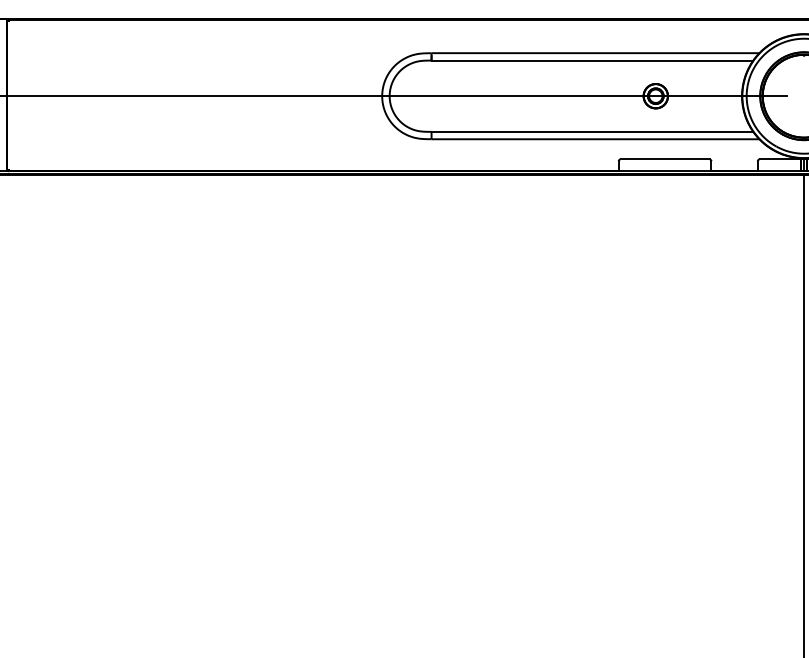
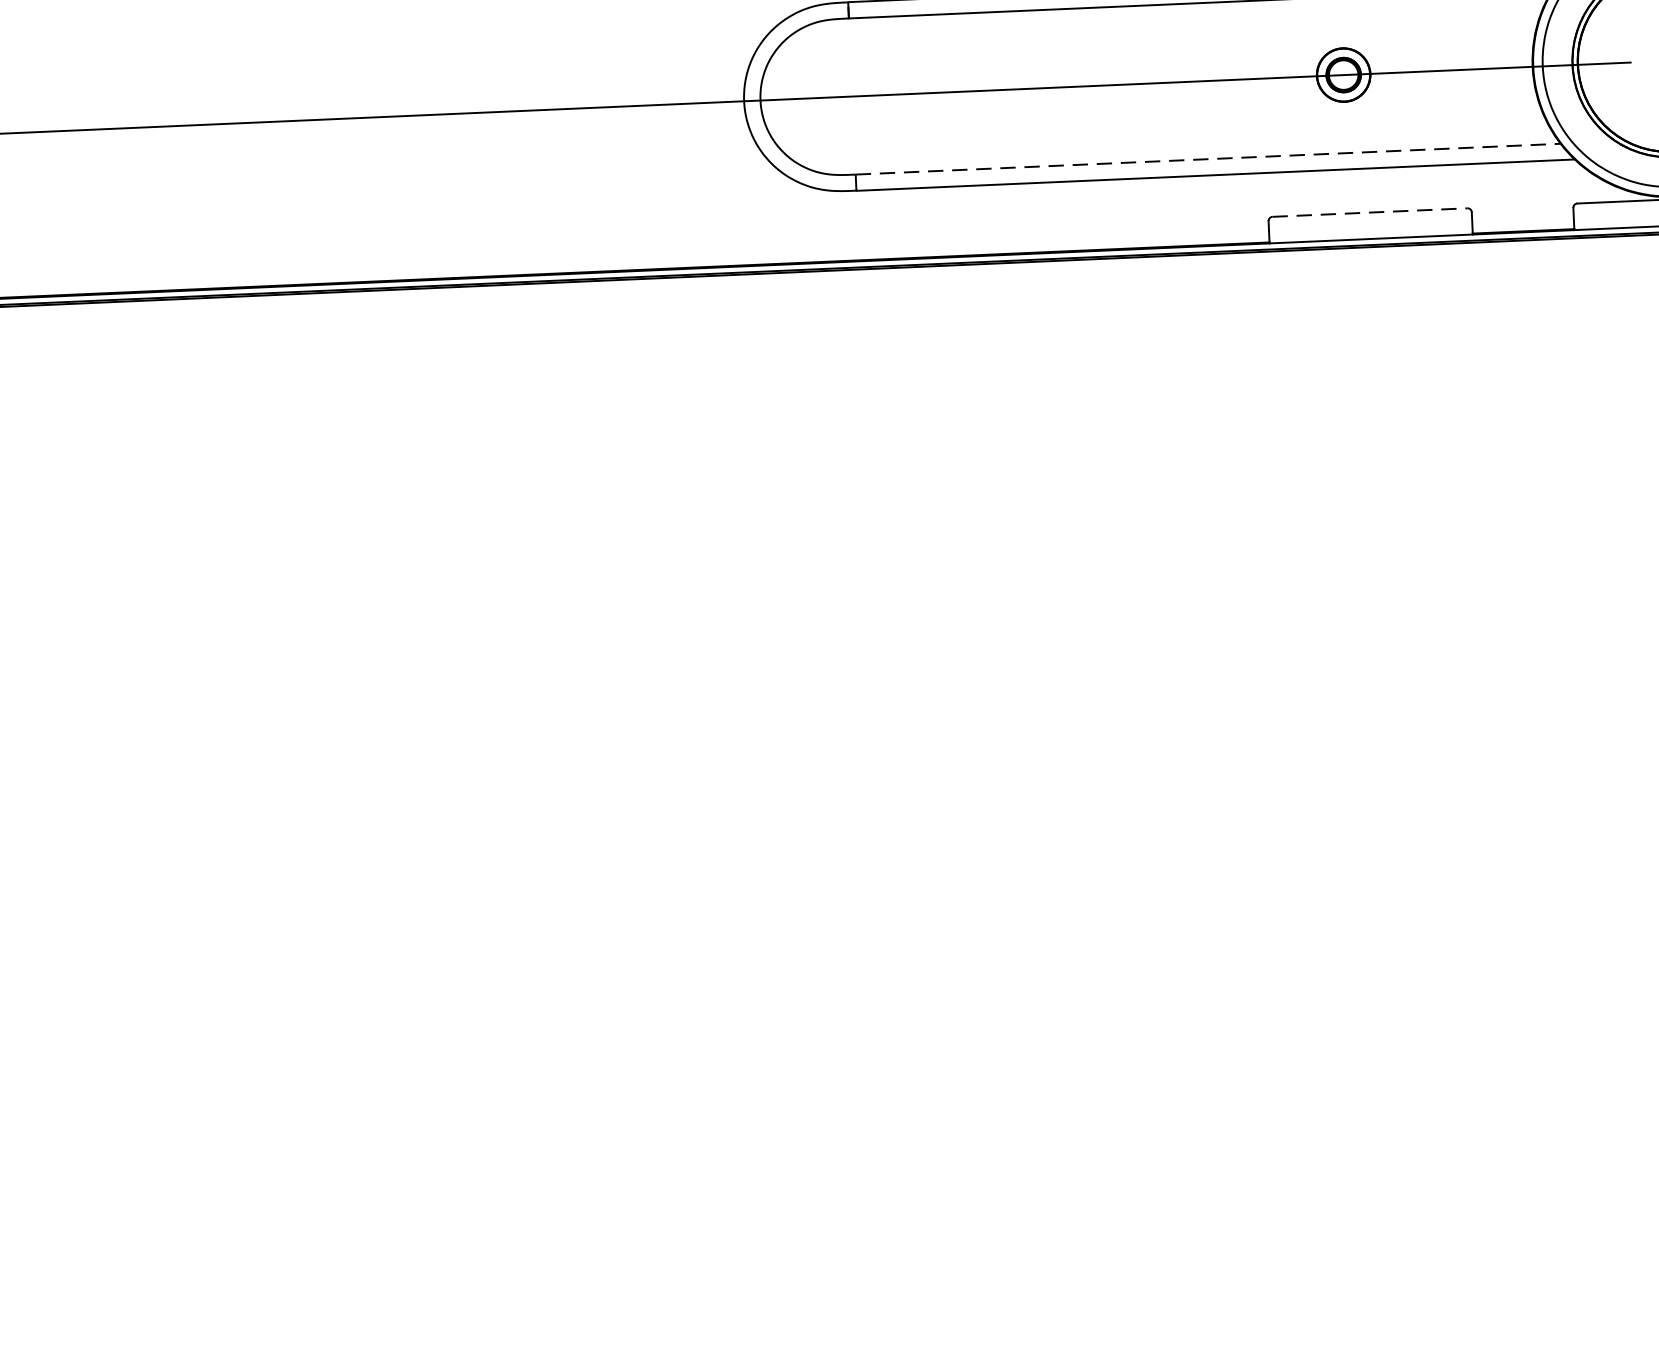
line: (592, 131) -> (1208, 158), solid -> dashed
line: (665, 159) -> (1370, 212), solid -> dashed

